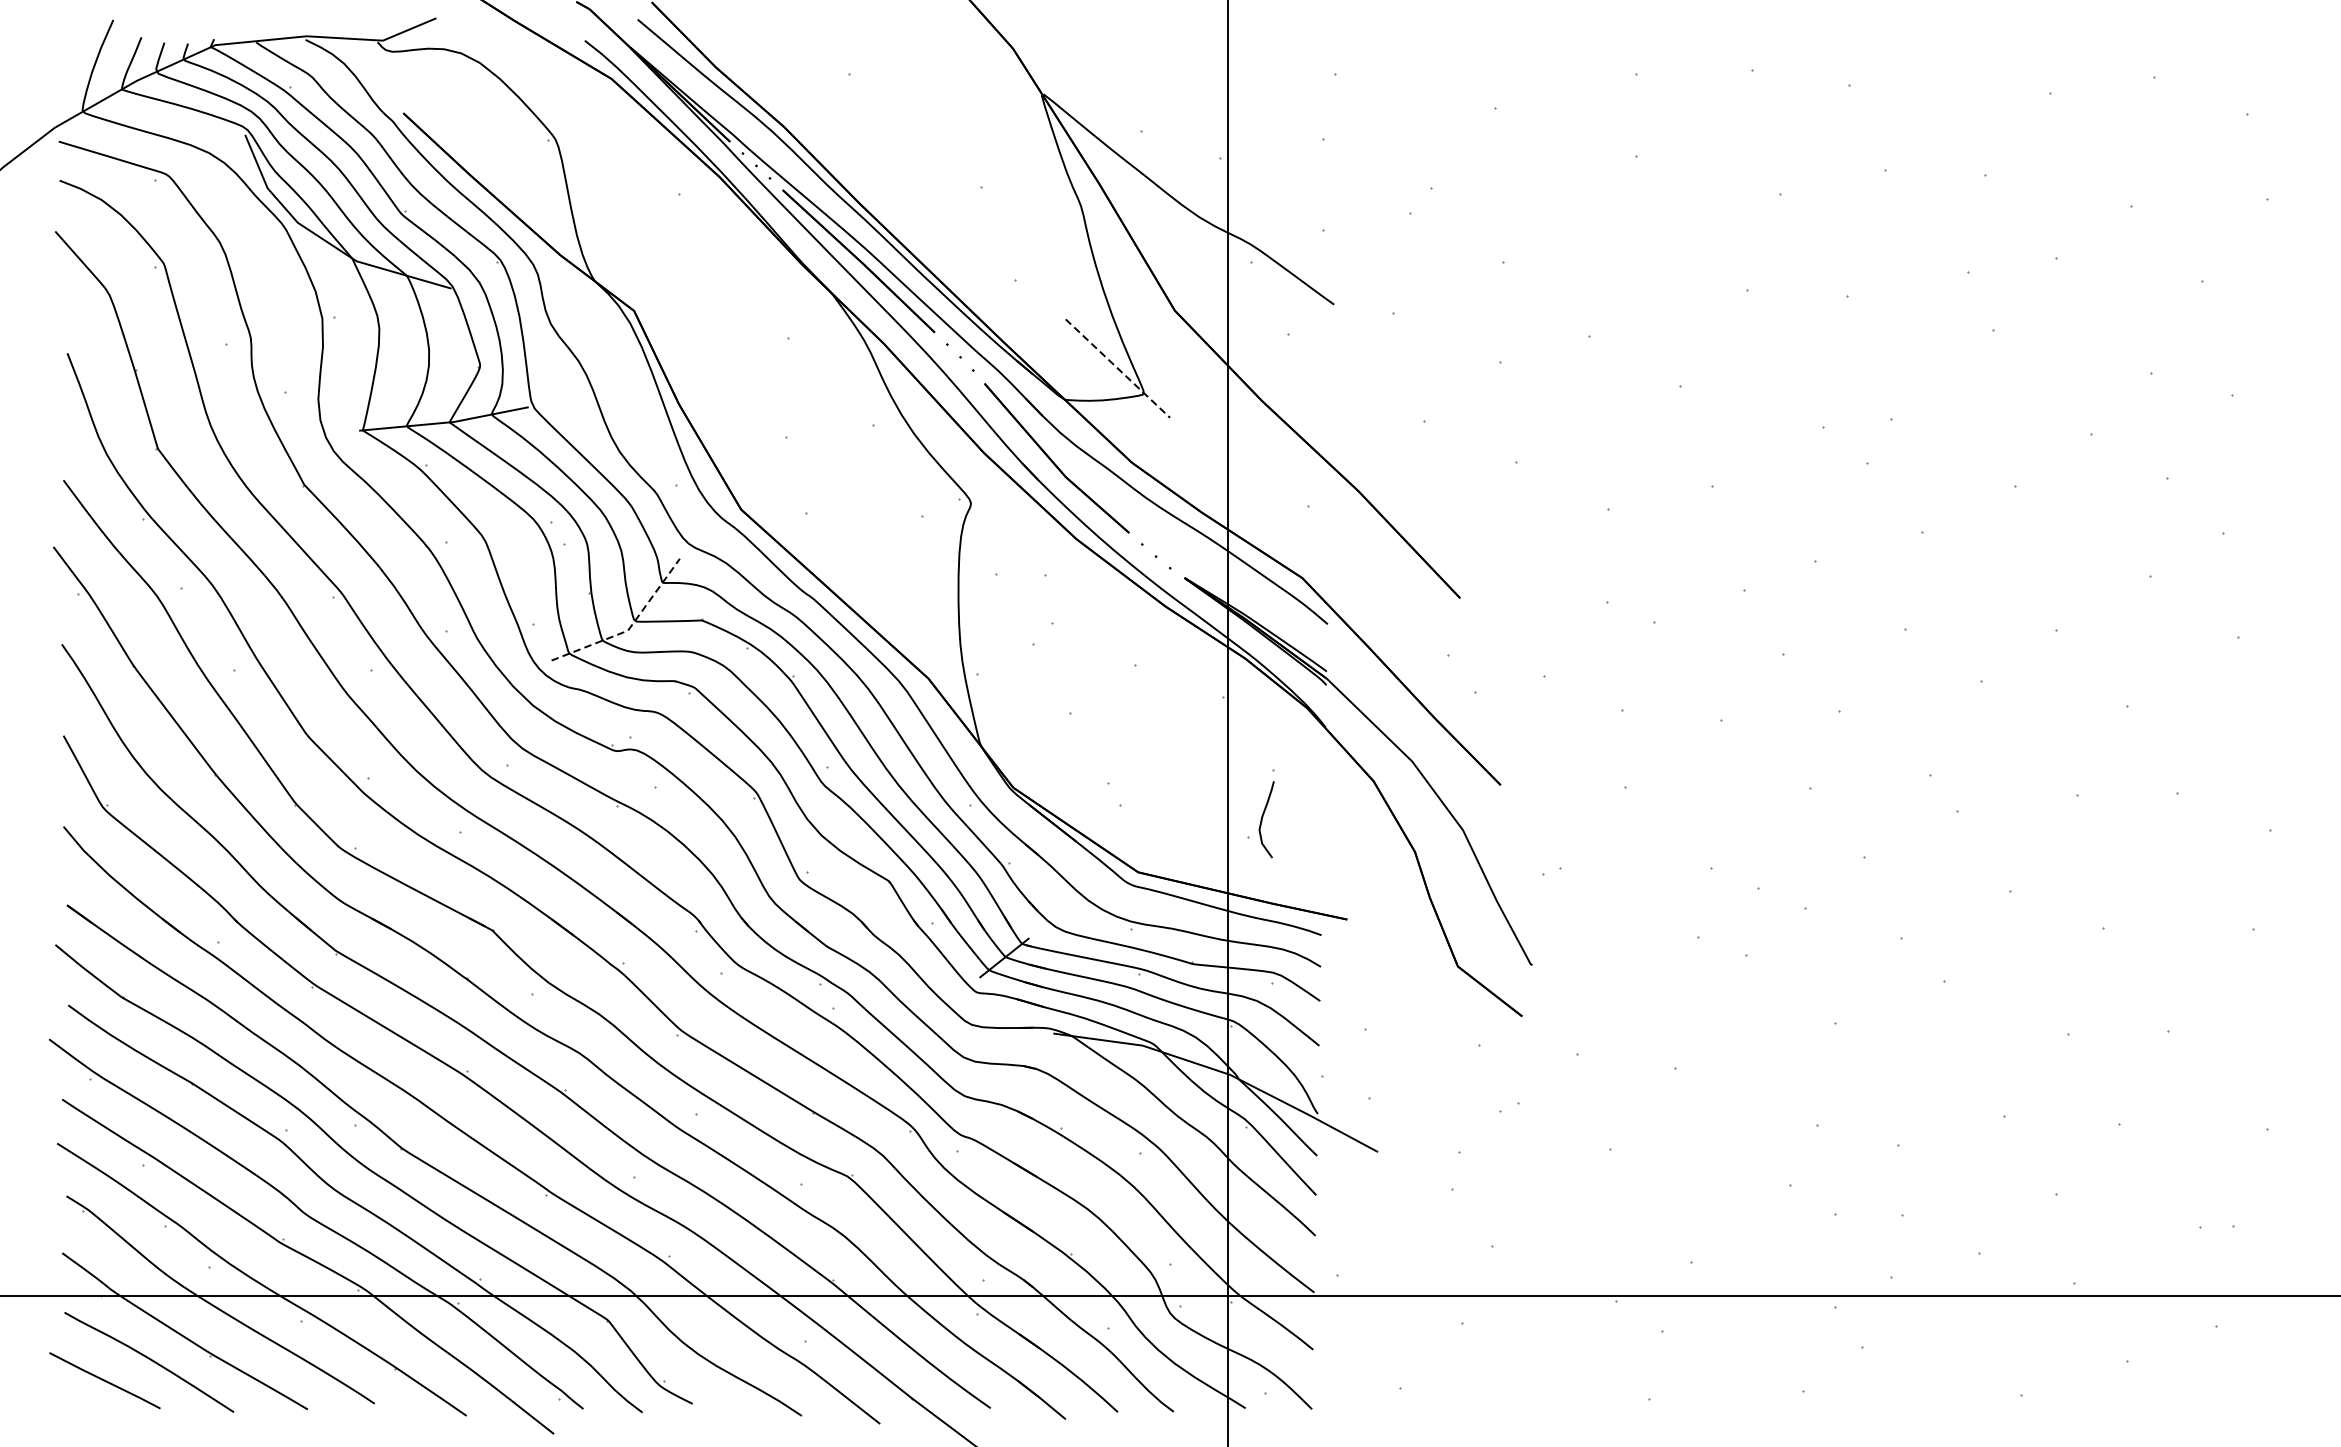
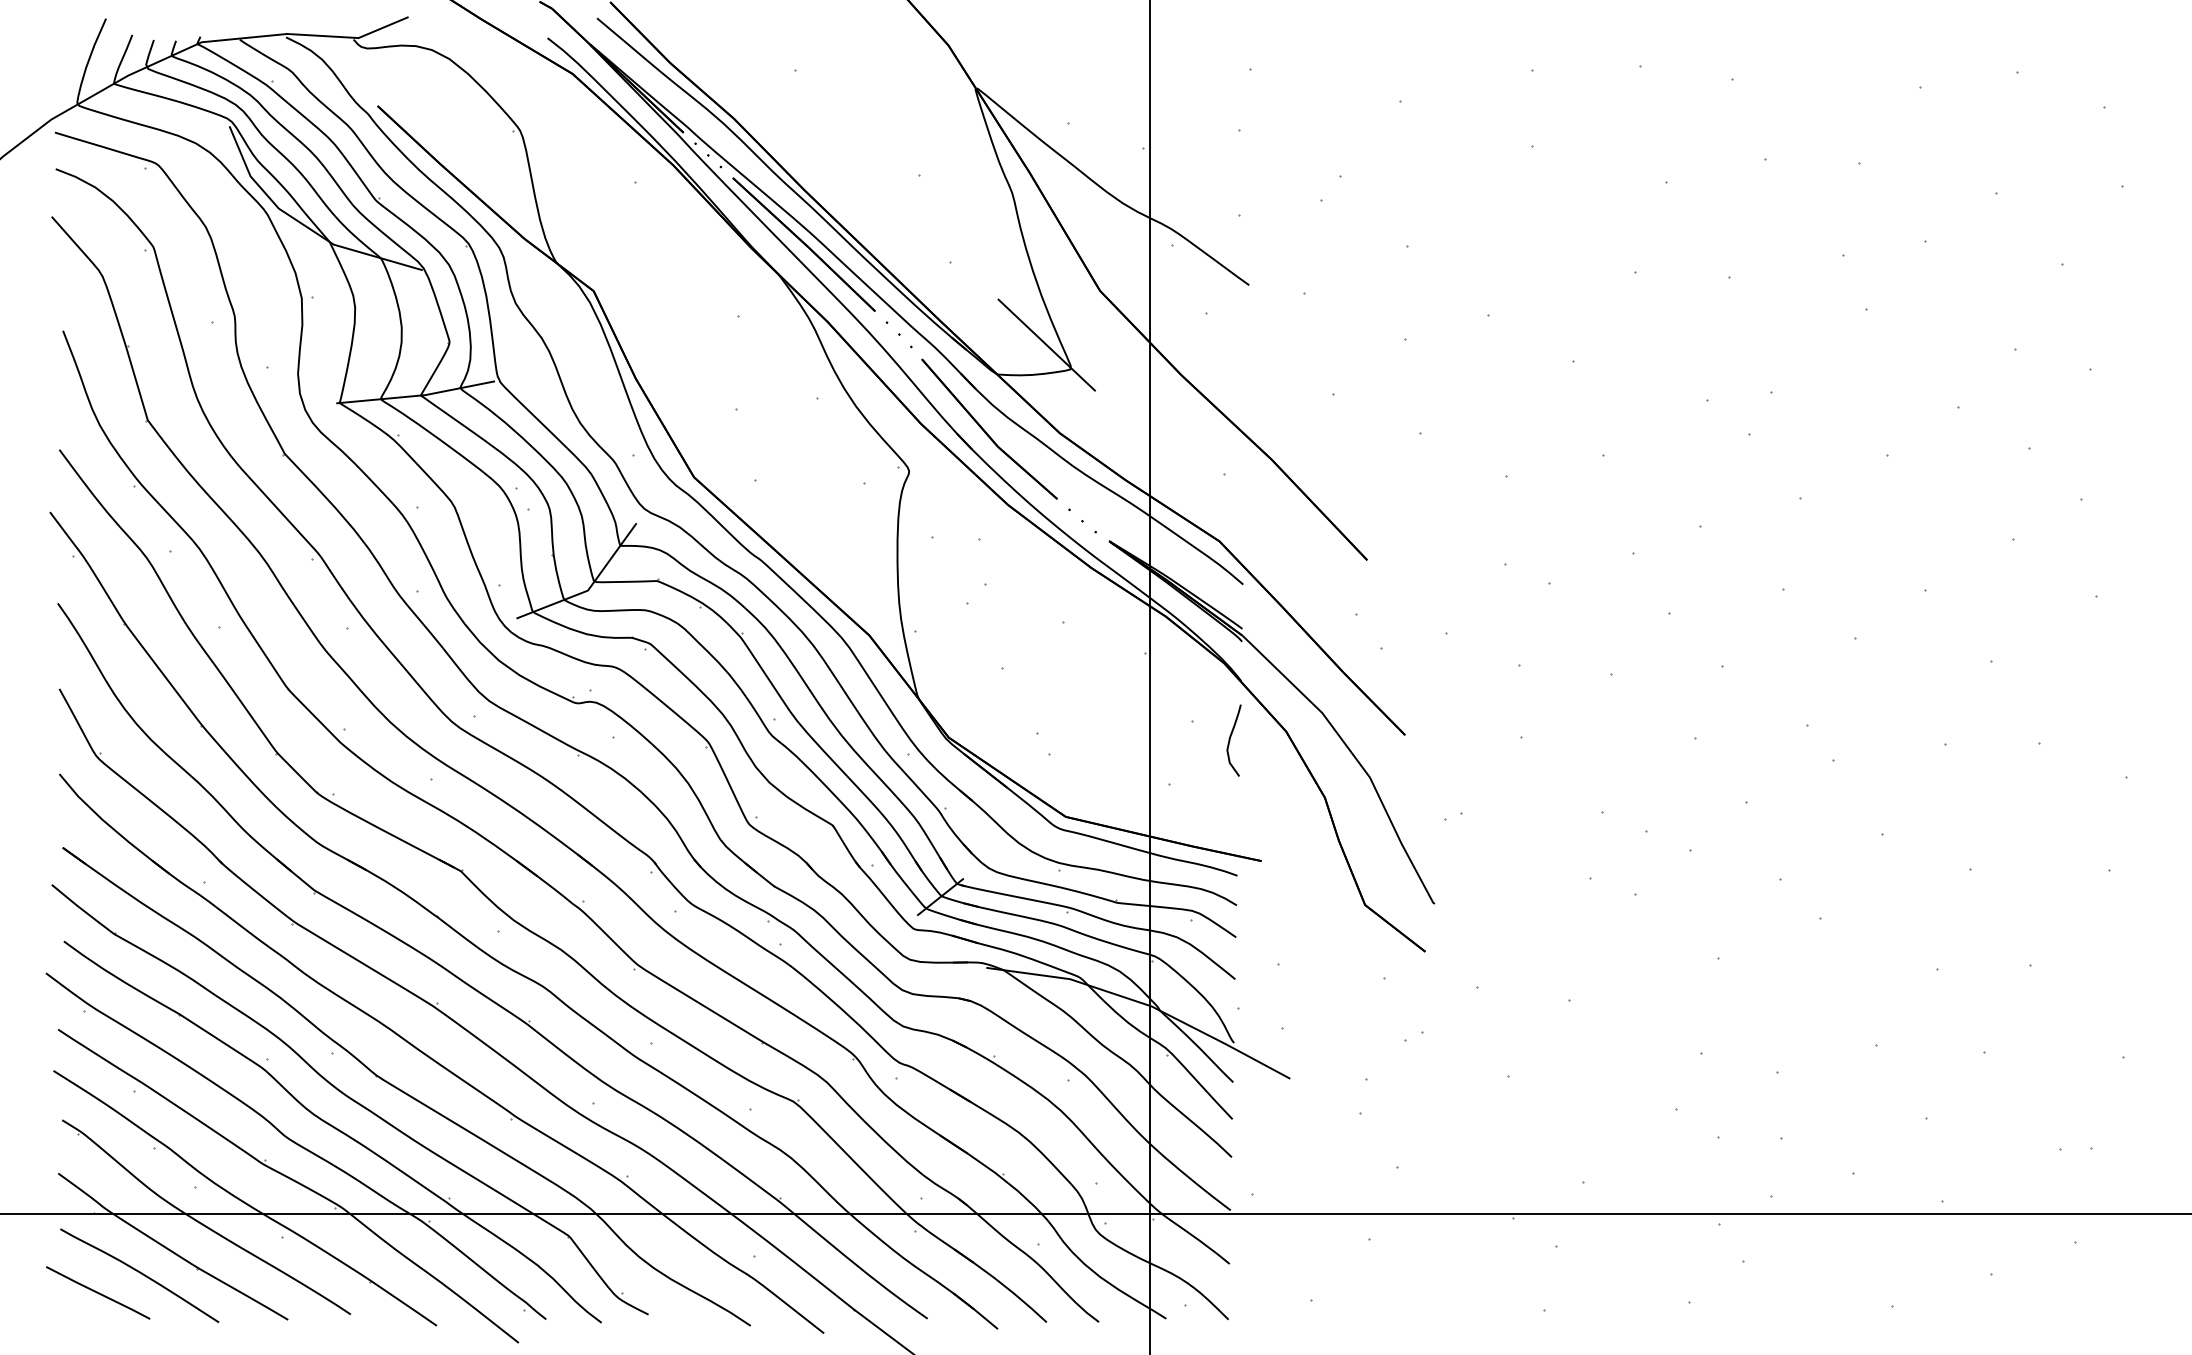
line: (1118, 368) -> (1047, 345), dashed -> solid
line: (629, 628) -> (589, 588), dashed -> solid
curve: (1262, 819) -> (1230, 740), moved

